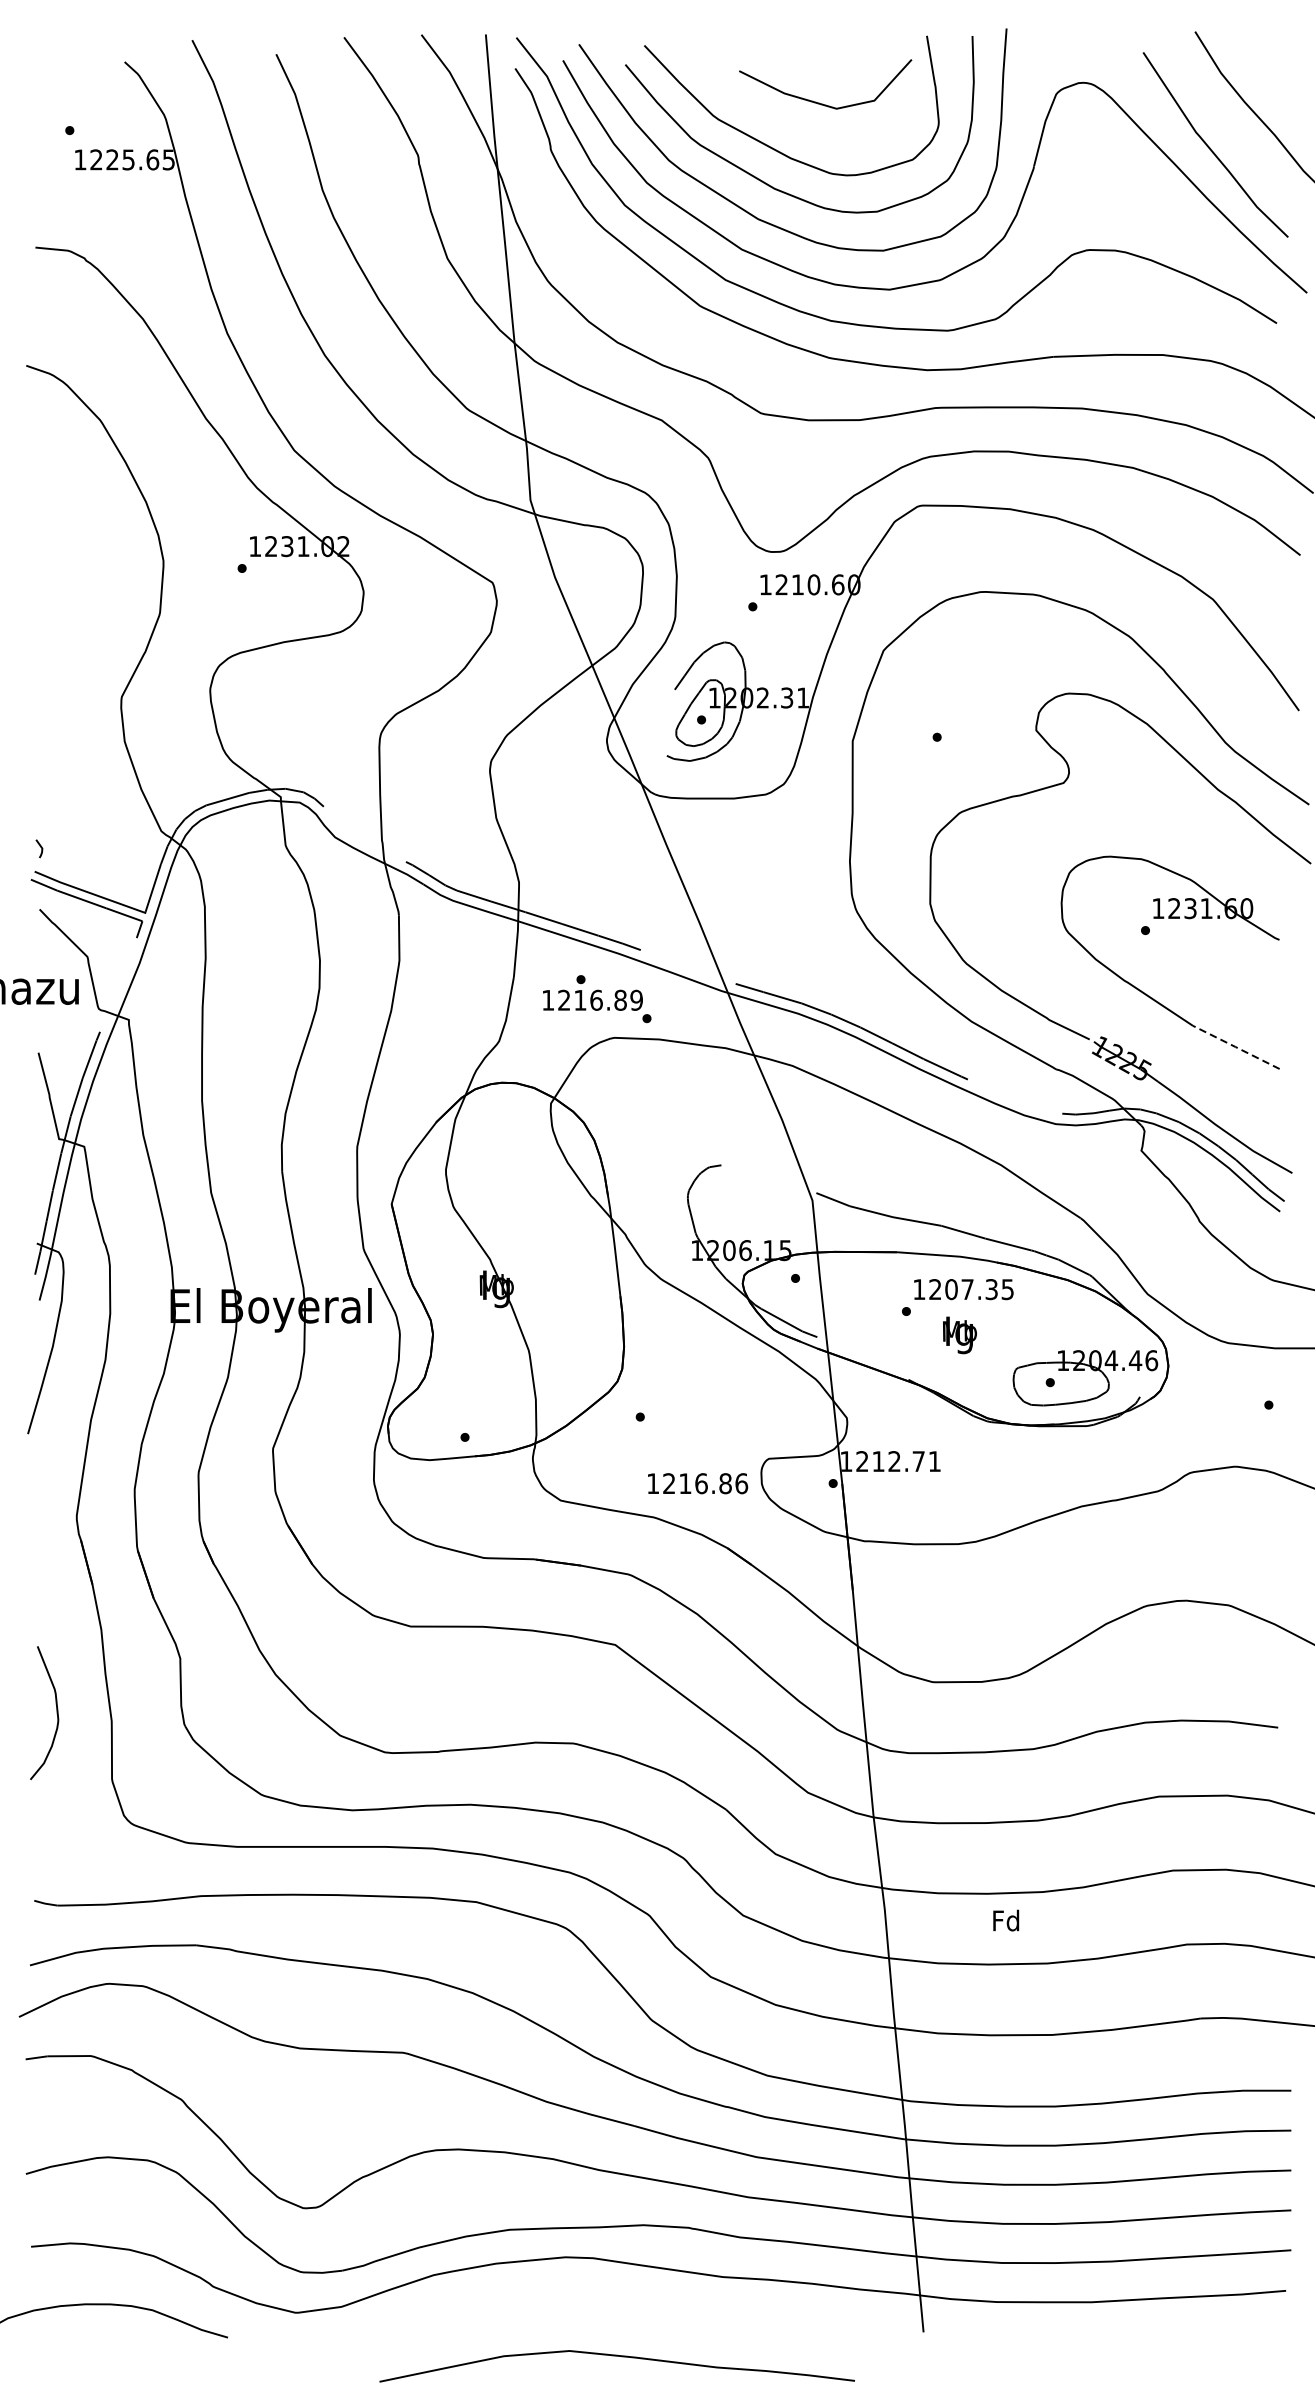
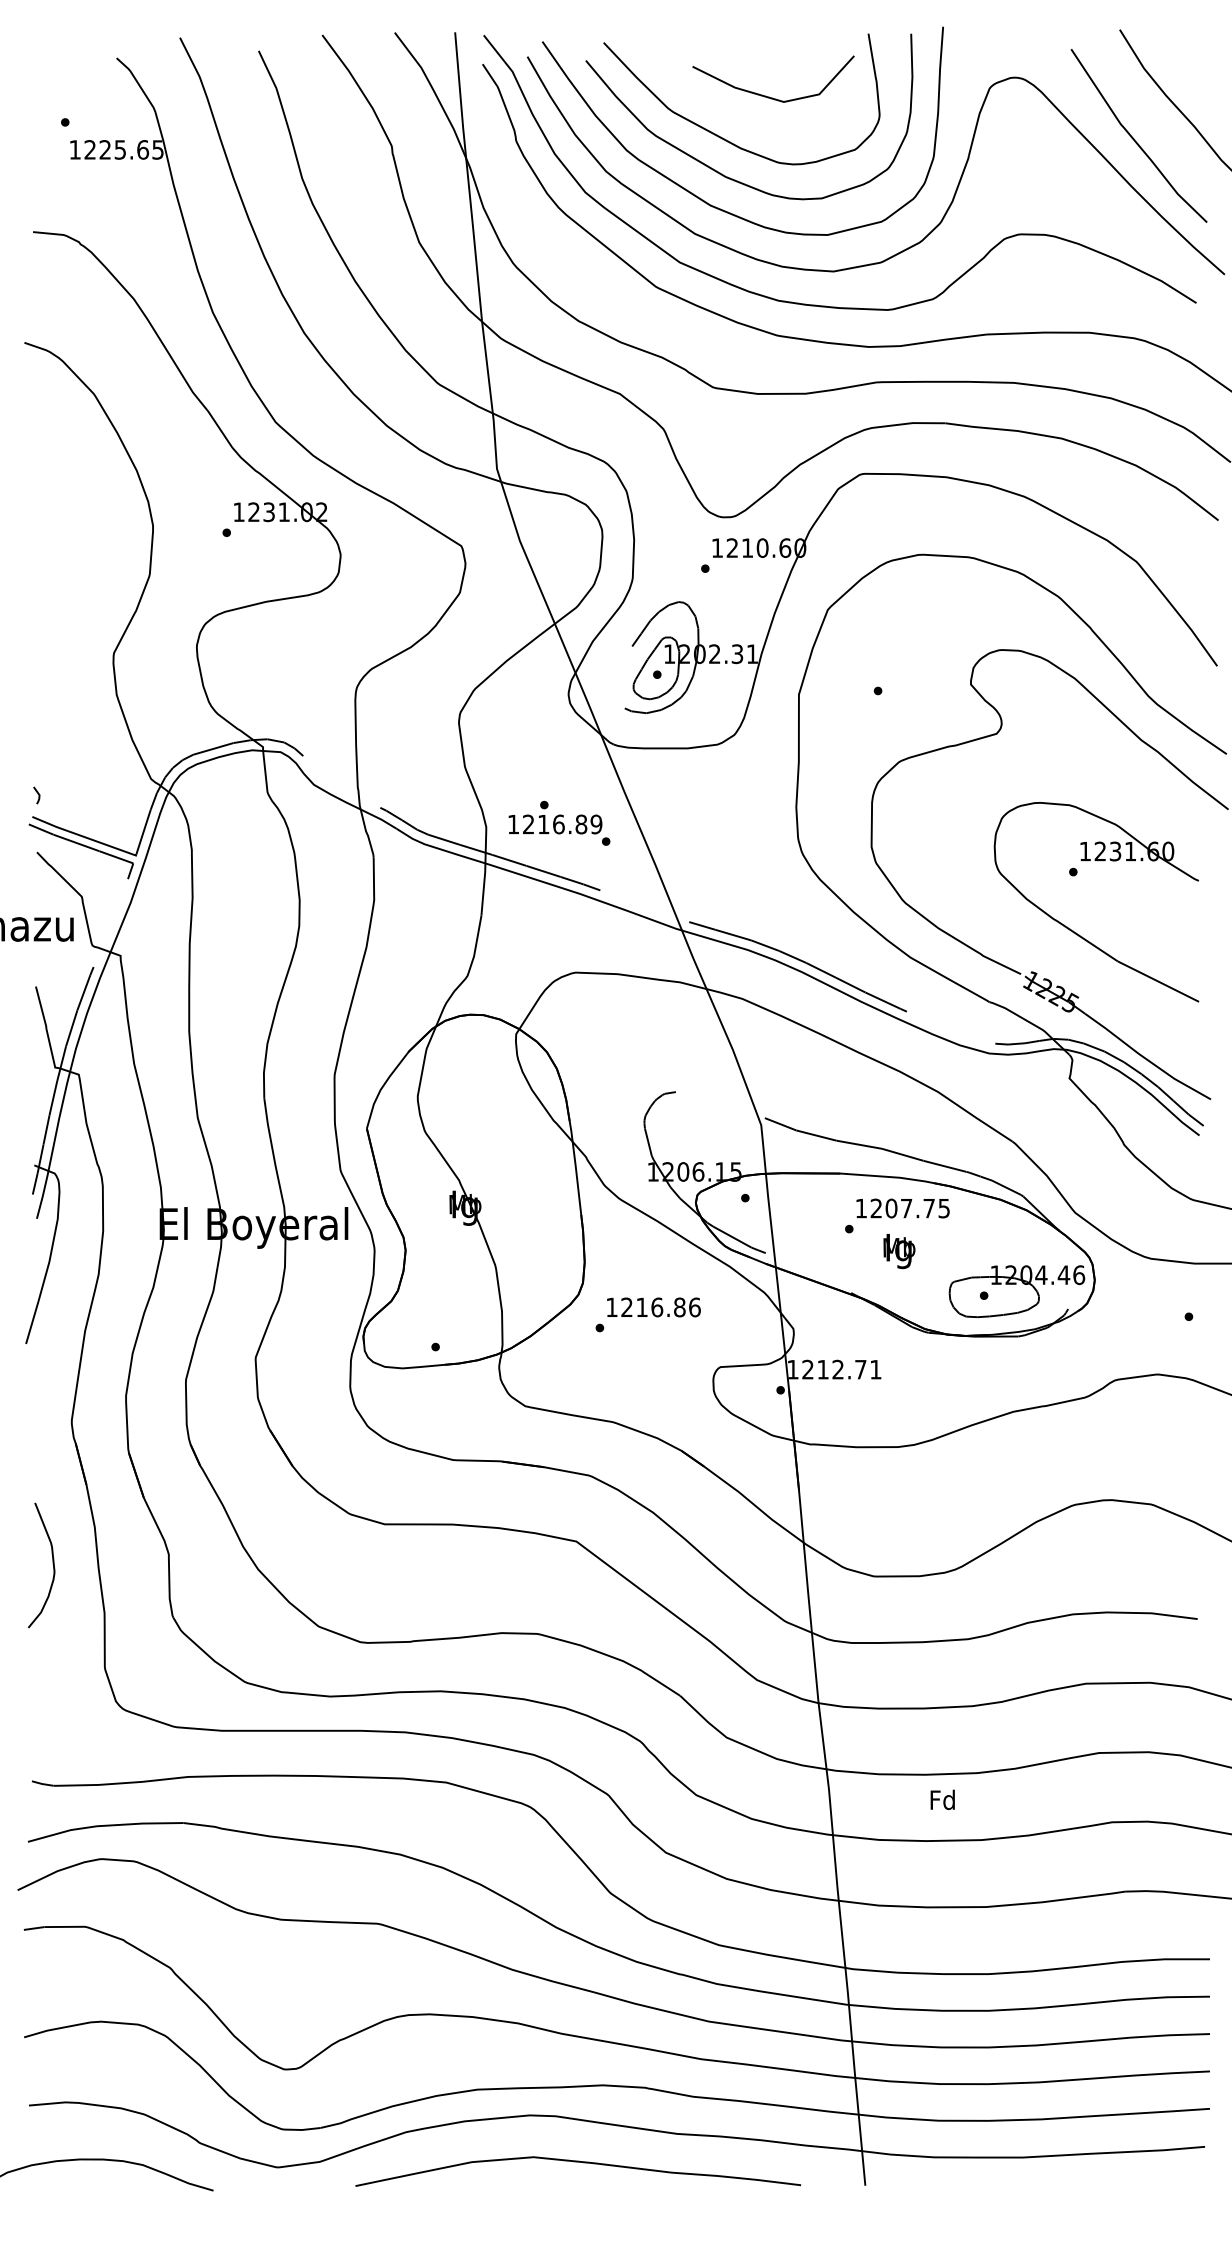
text: (597, 998) -> (559, 822), moved
line: (1235, 1047) -> (1157, 981), dashed -> solid
text: (990, 1289) -> (928, 1208), 1207.35 -> 1207.75
text: (697, 1483) -> (653, 1307), moved
curve: (56, 1712) -> (52, 1564), moved
curve: (617, 2356) -> (578, 2162), moved

